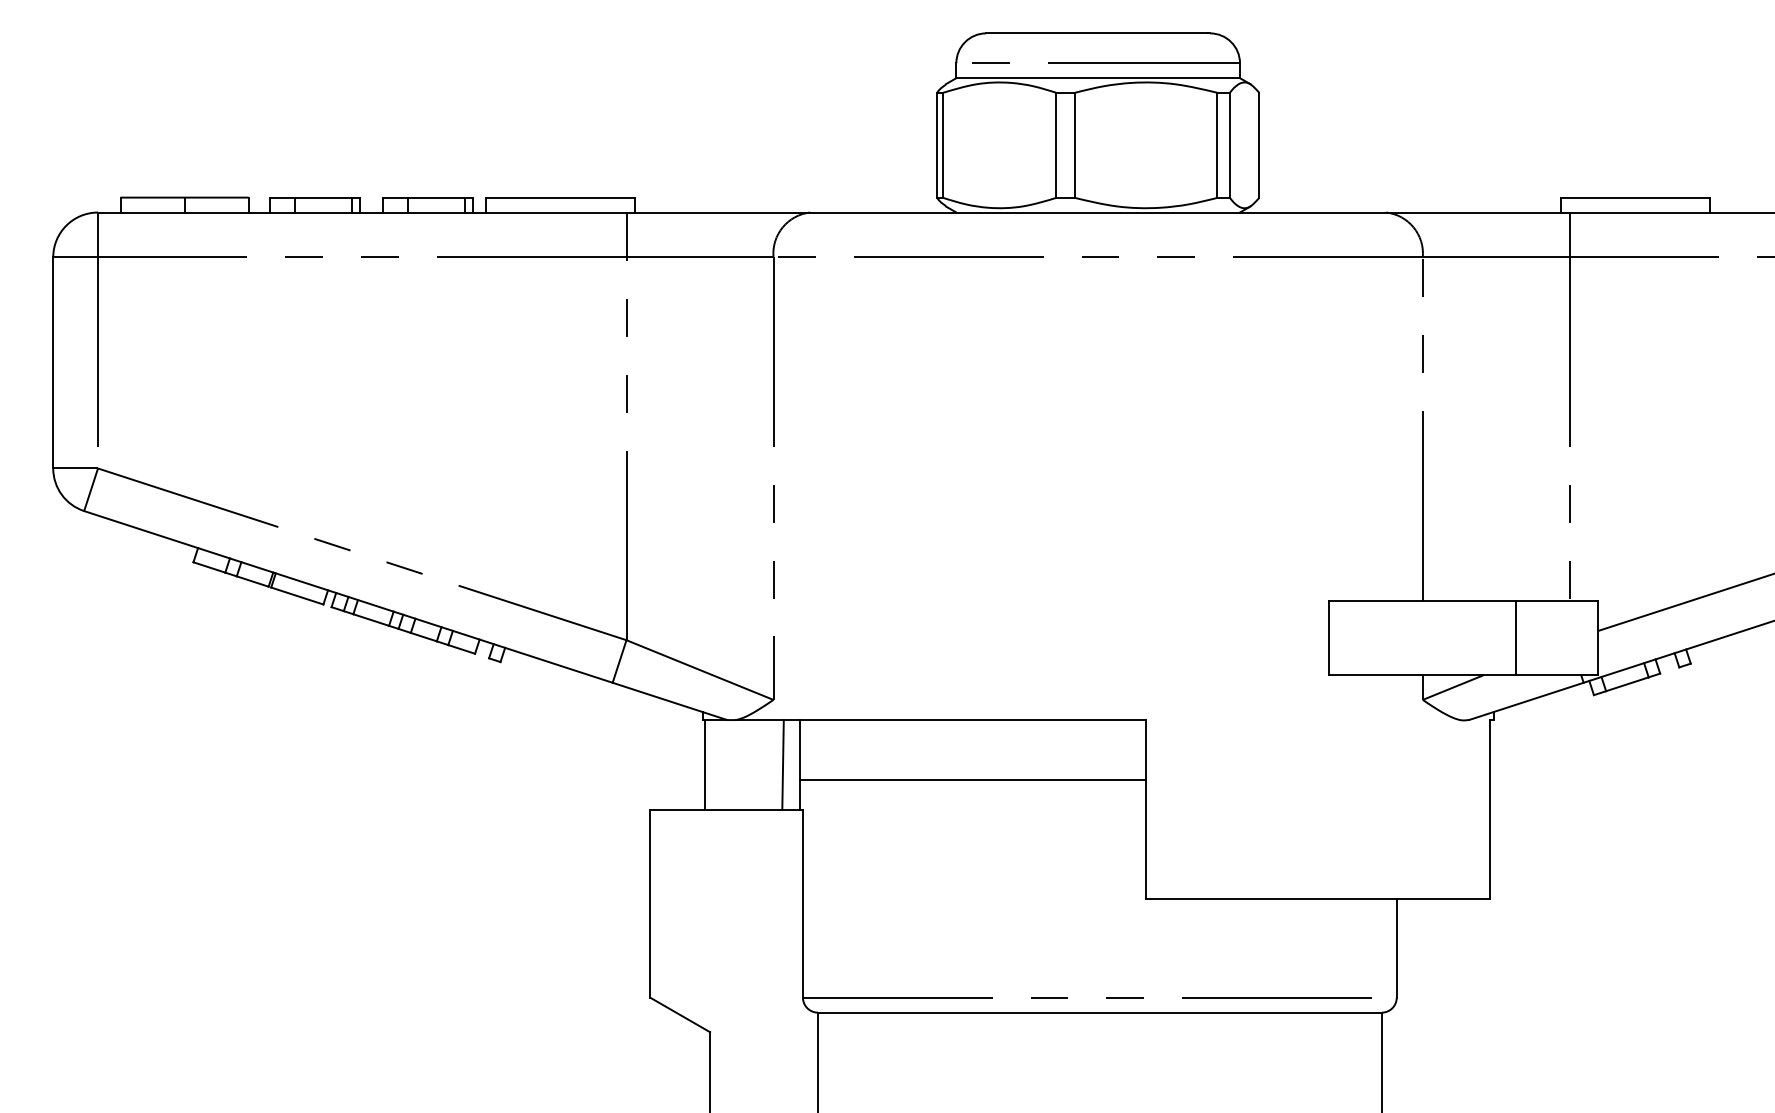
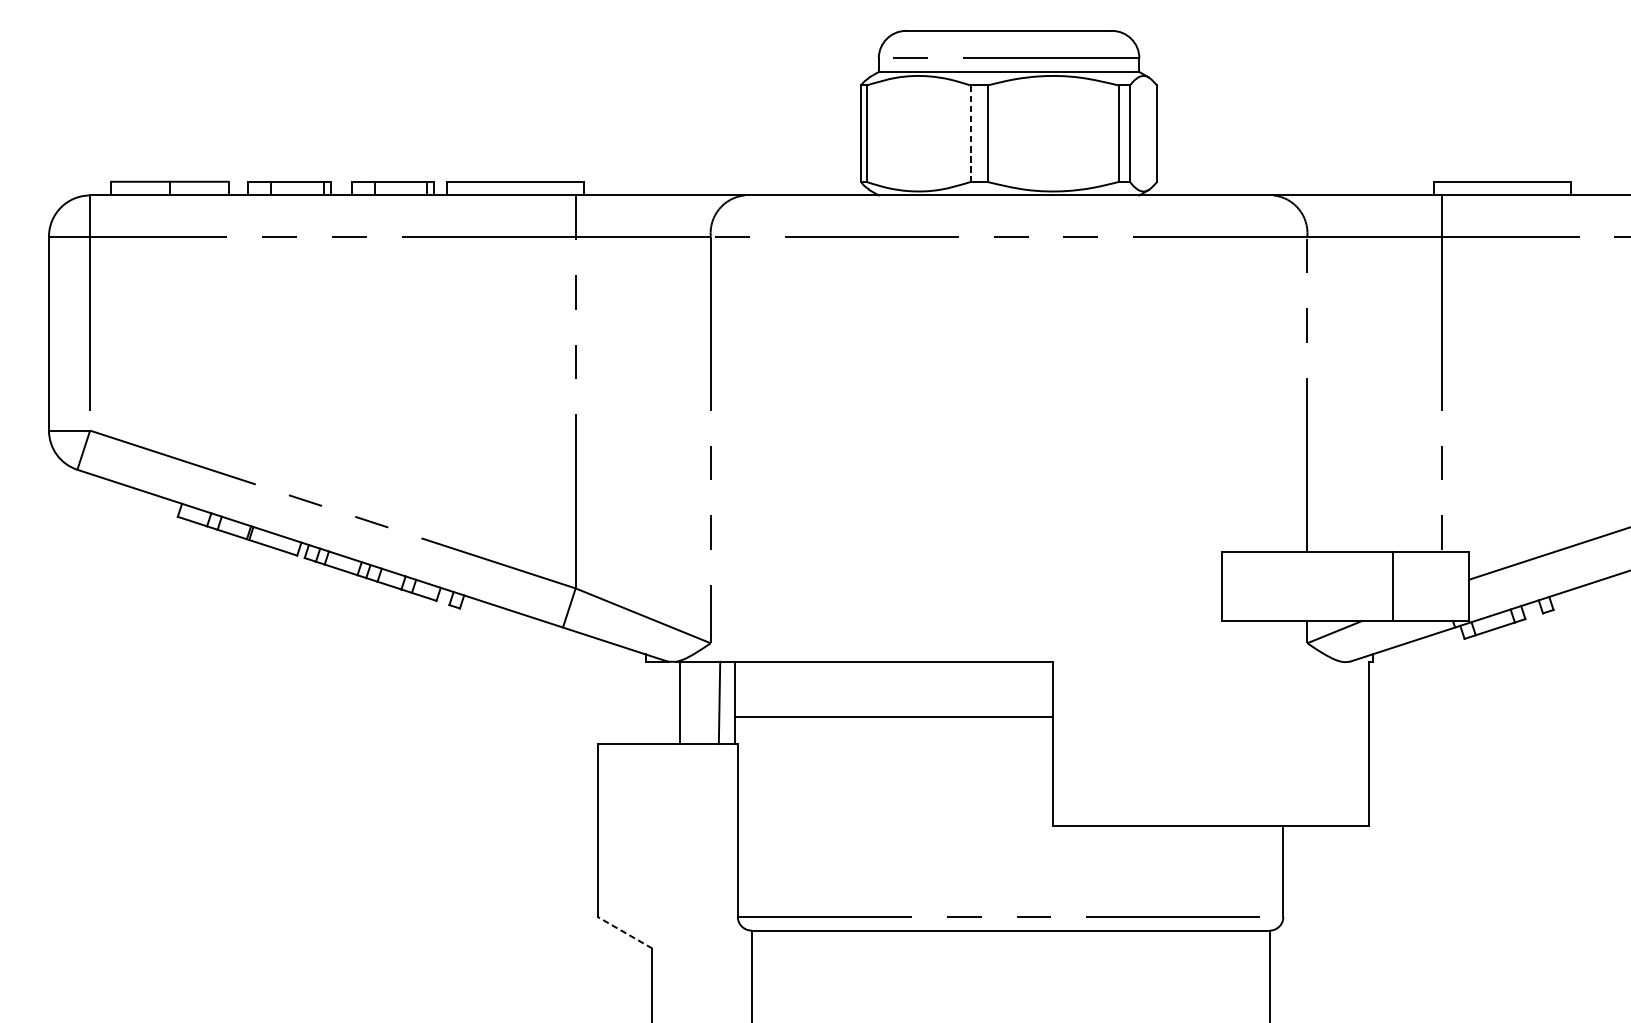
line: (1056, 145) -> (970, 133), solid -> dashed
line: (705, 764) -> (680, 702), moved
line: (679, 1014) -> (624, 932), solid -> dashed

